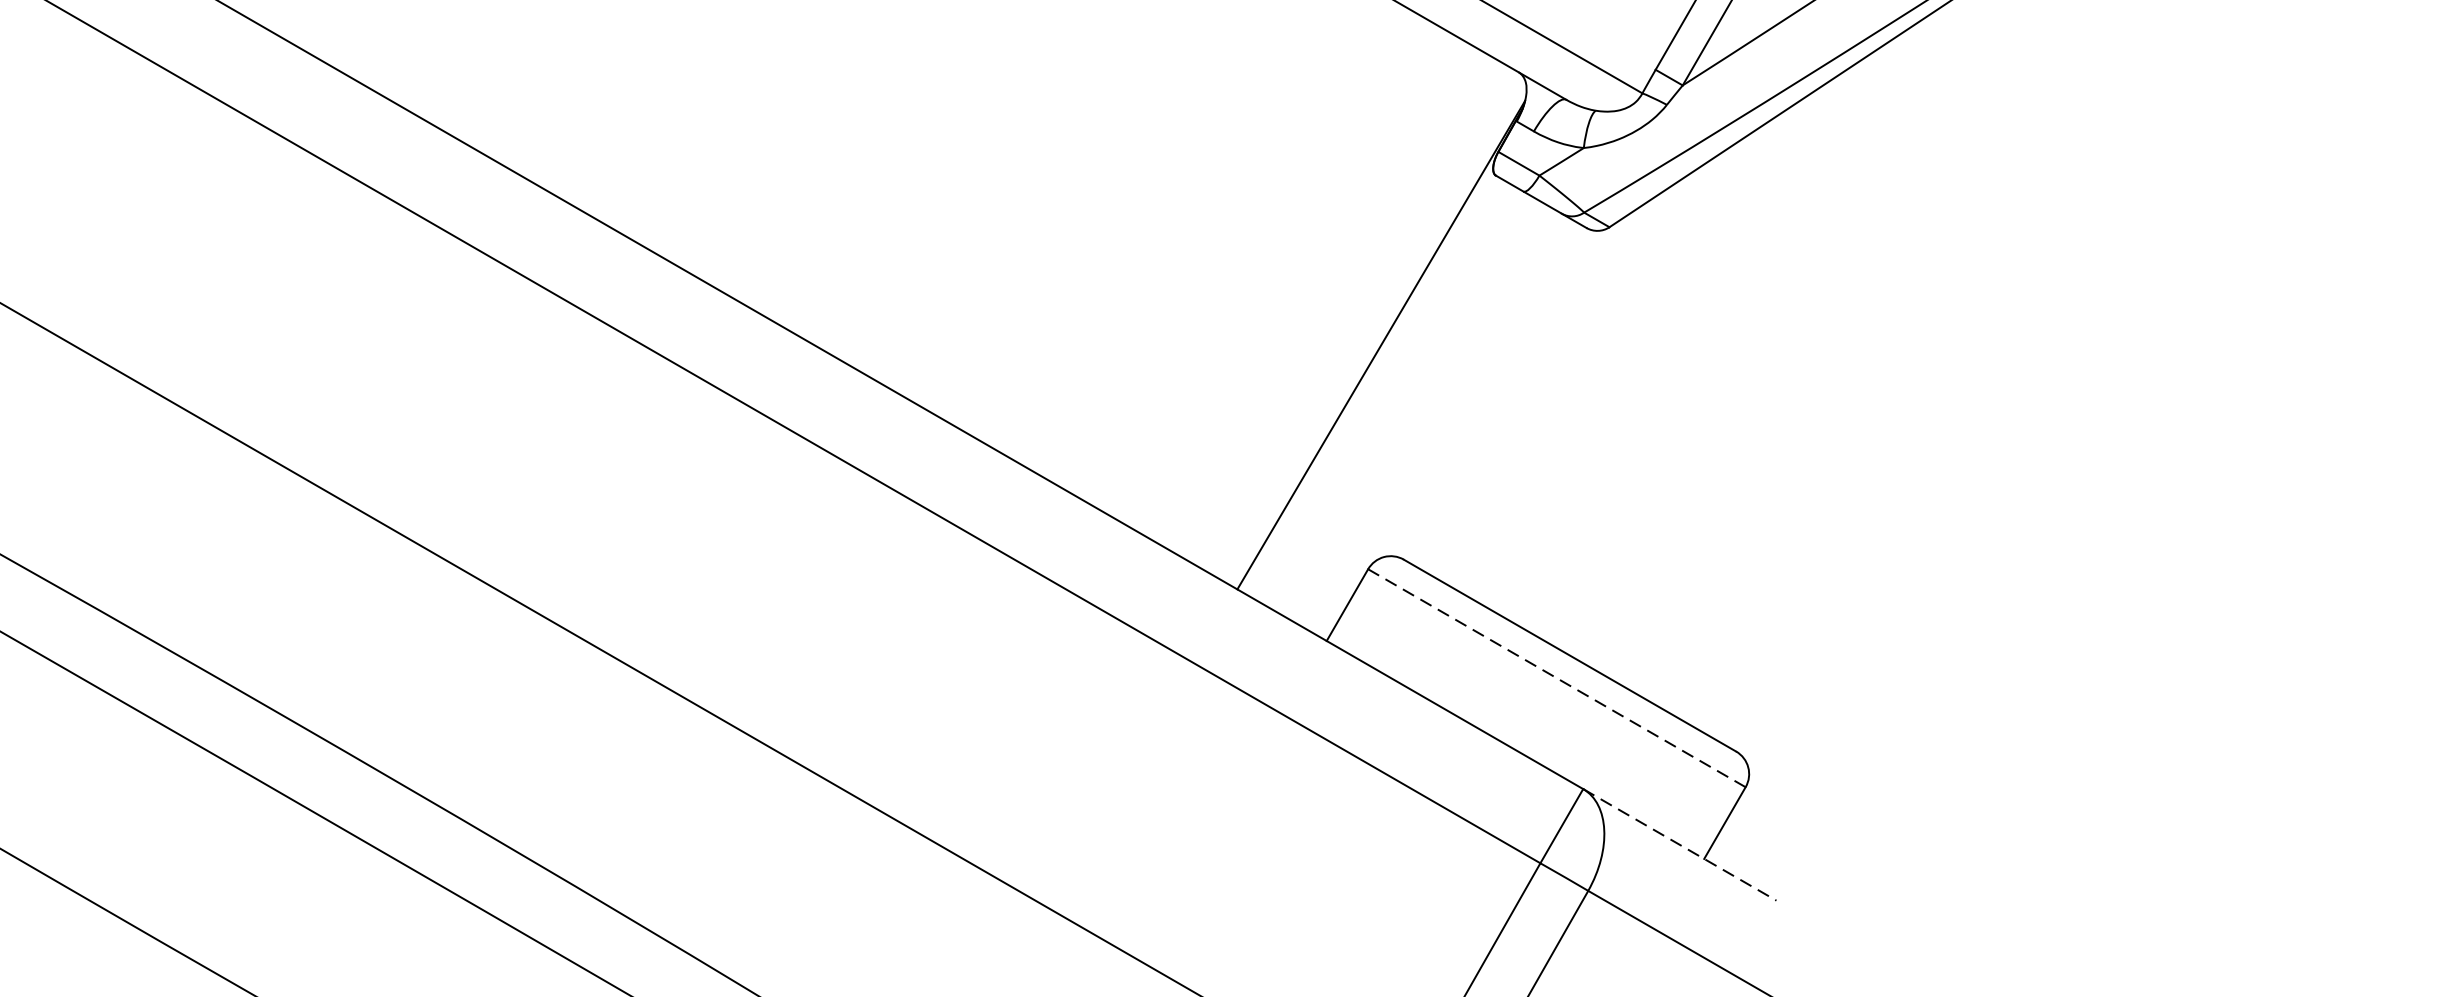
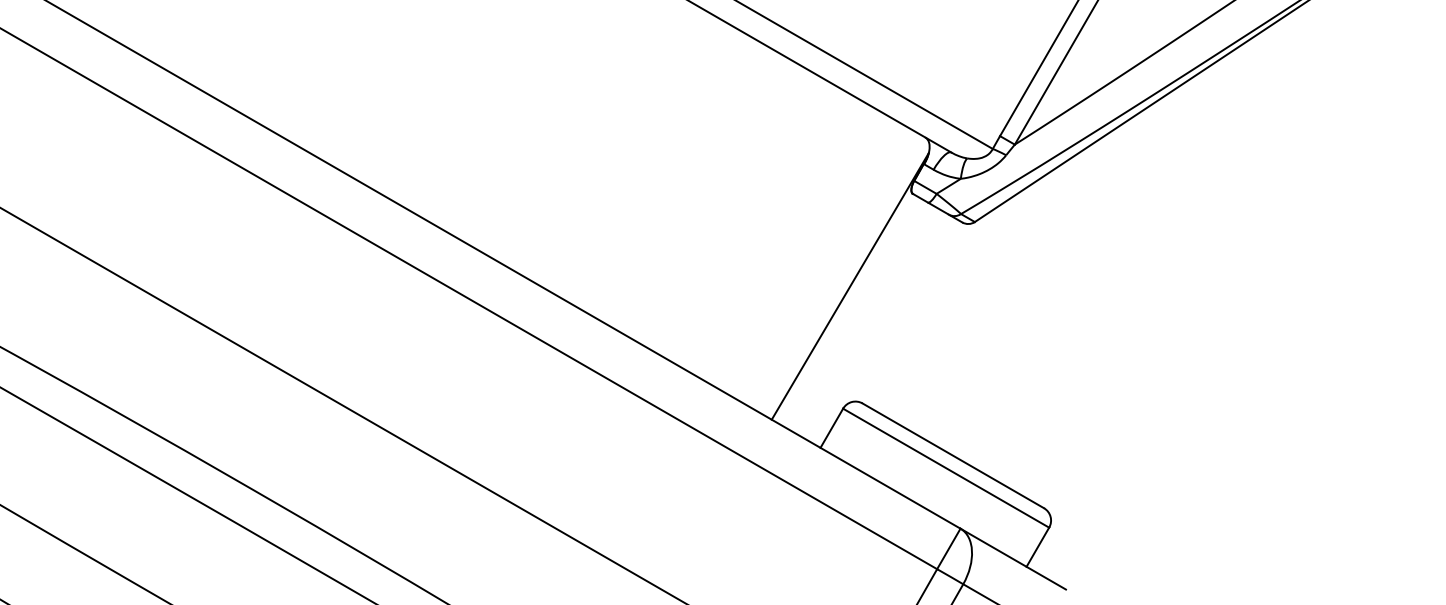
line: (1557, 678) -> (946, 468), dashed -> solid
line: (1680, 845) -> (1013, 559), dashed -> solid

